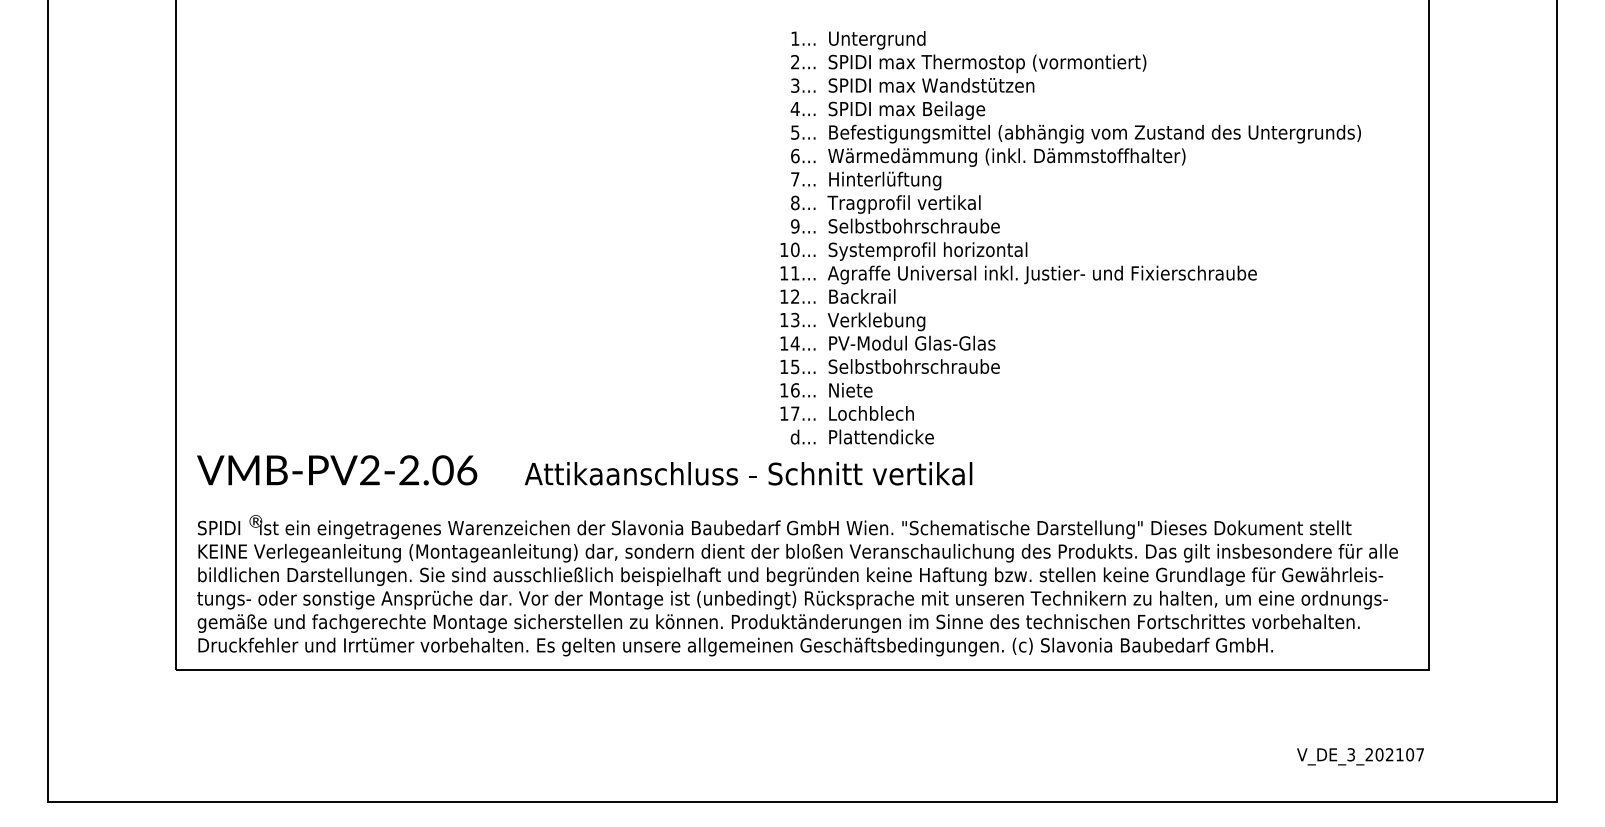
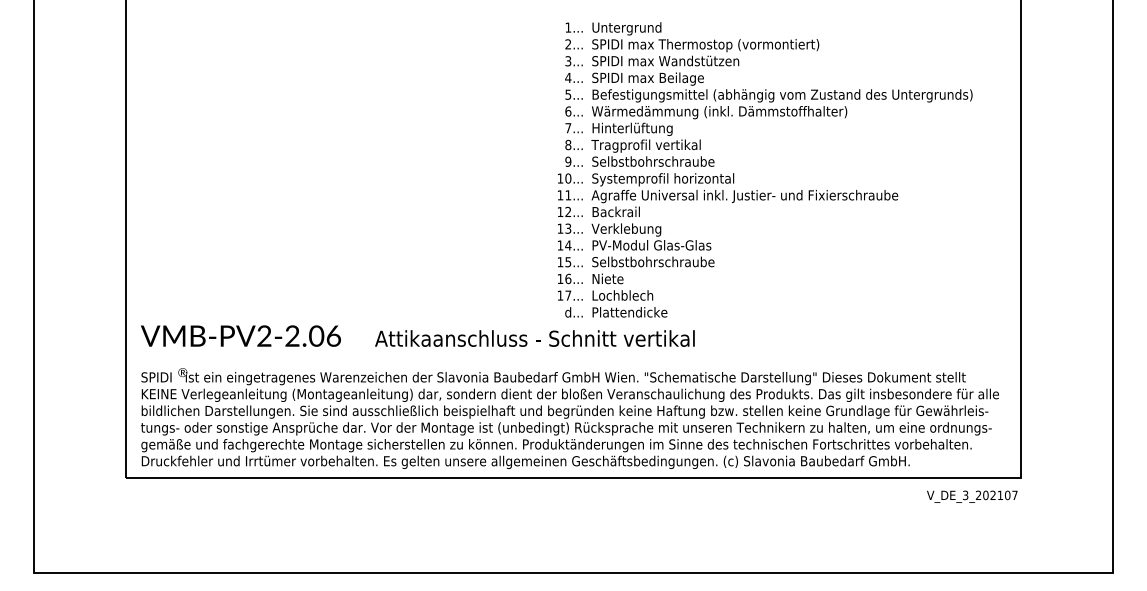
text: (1360, 756) -> (972, 496), moved

